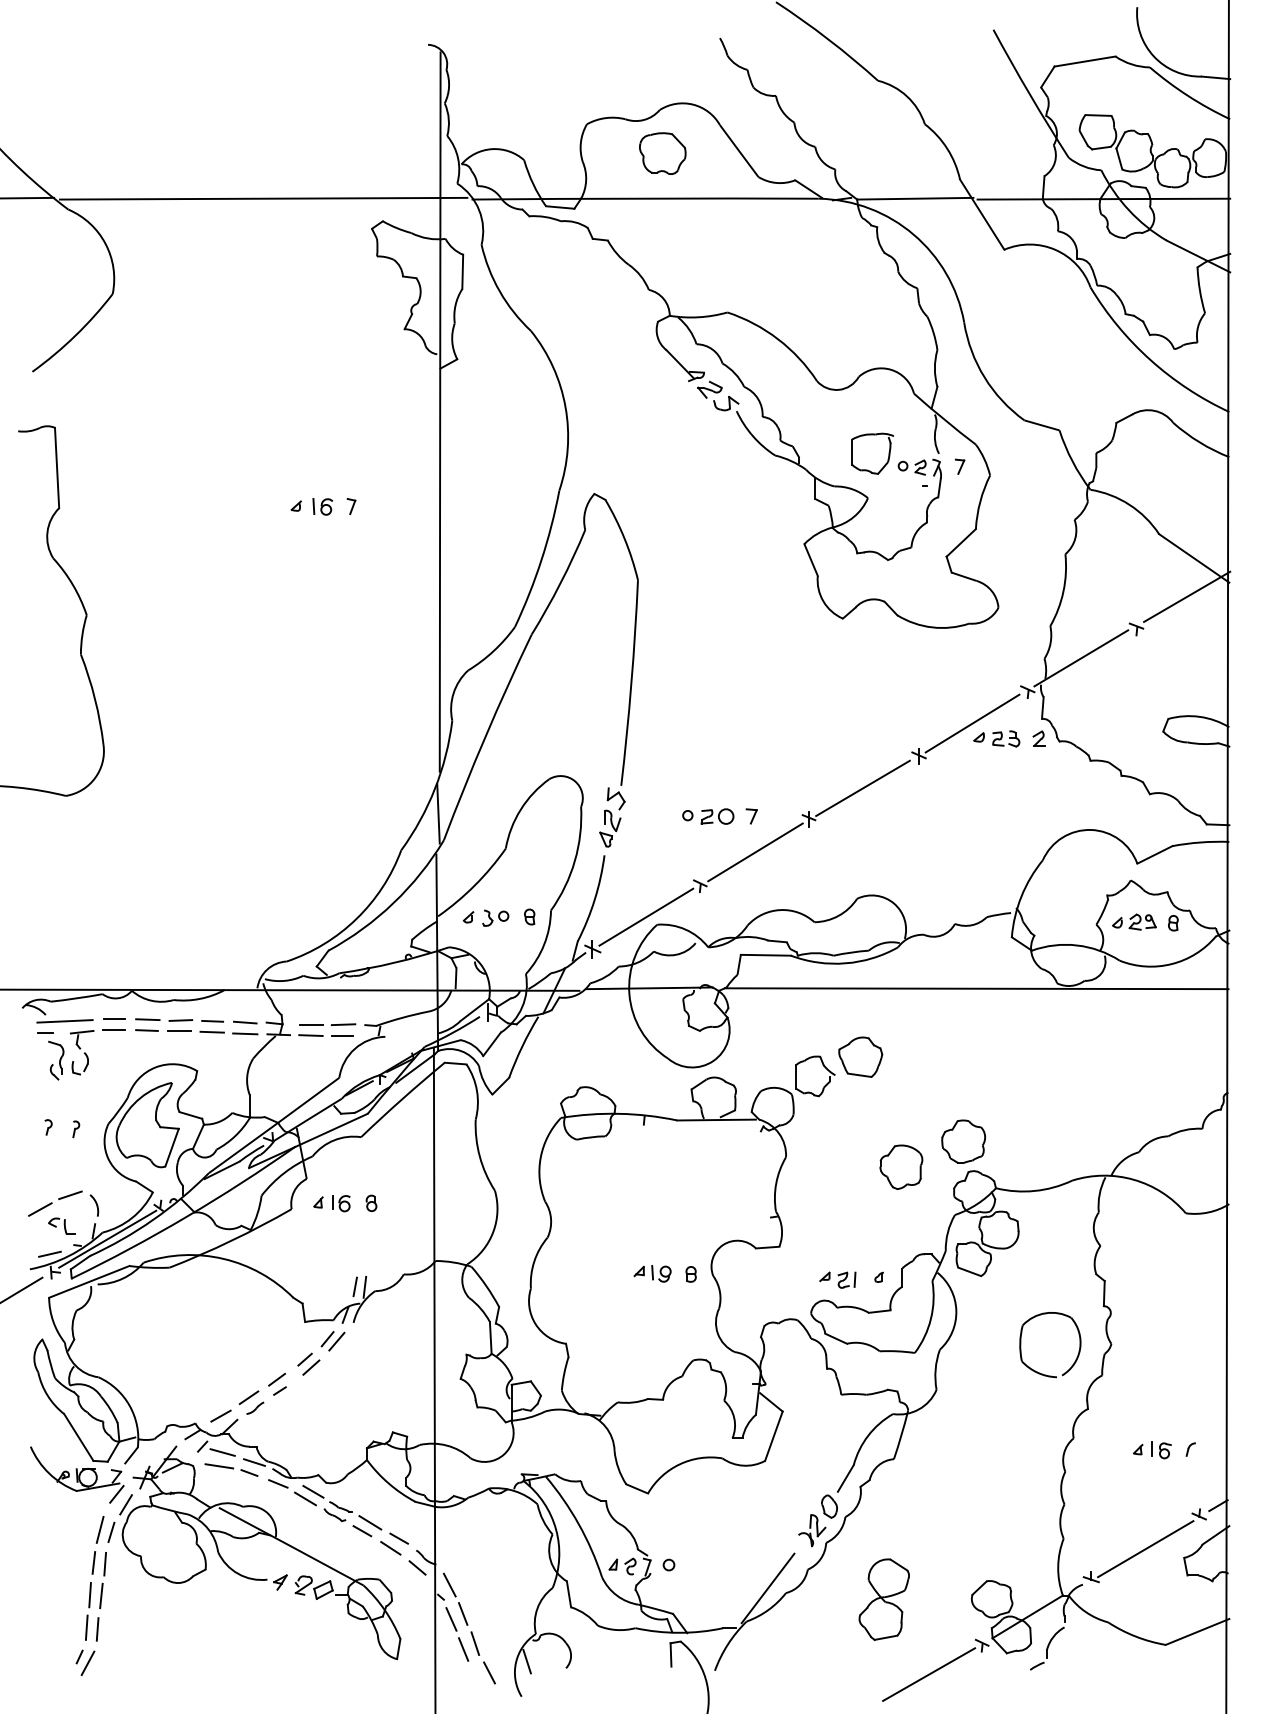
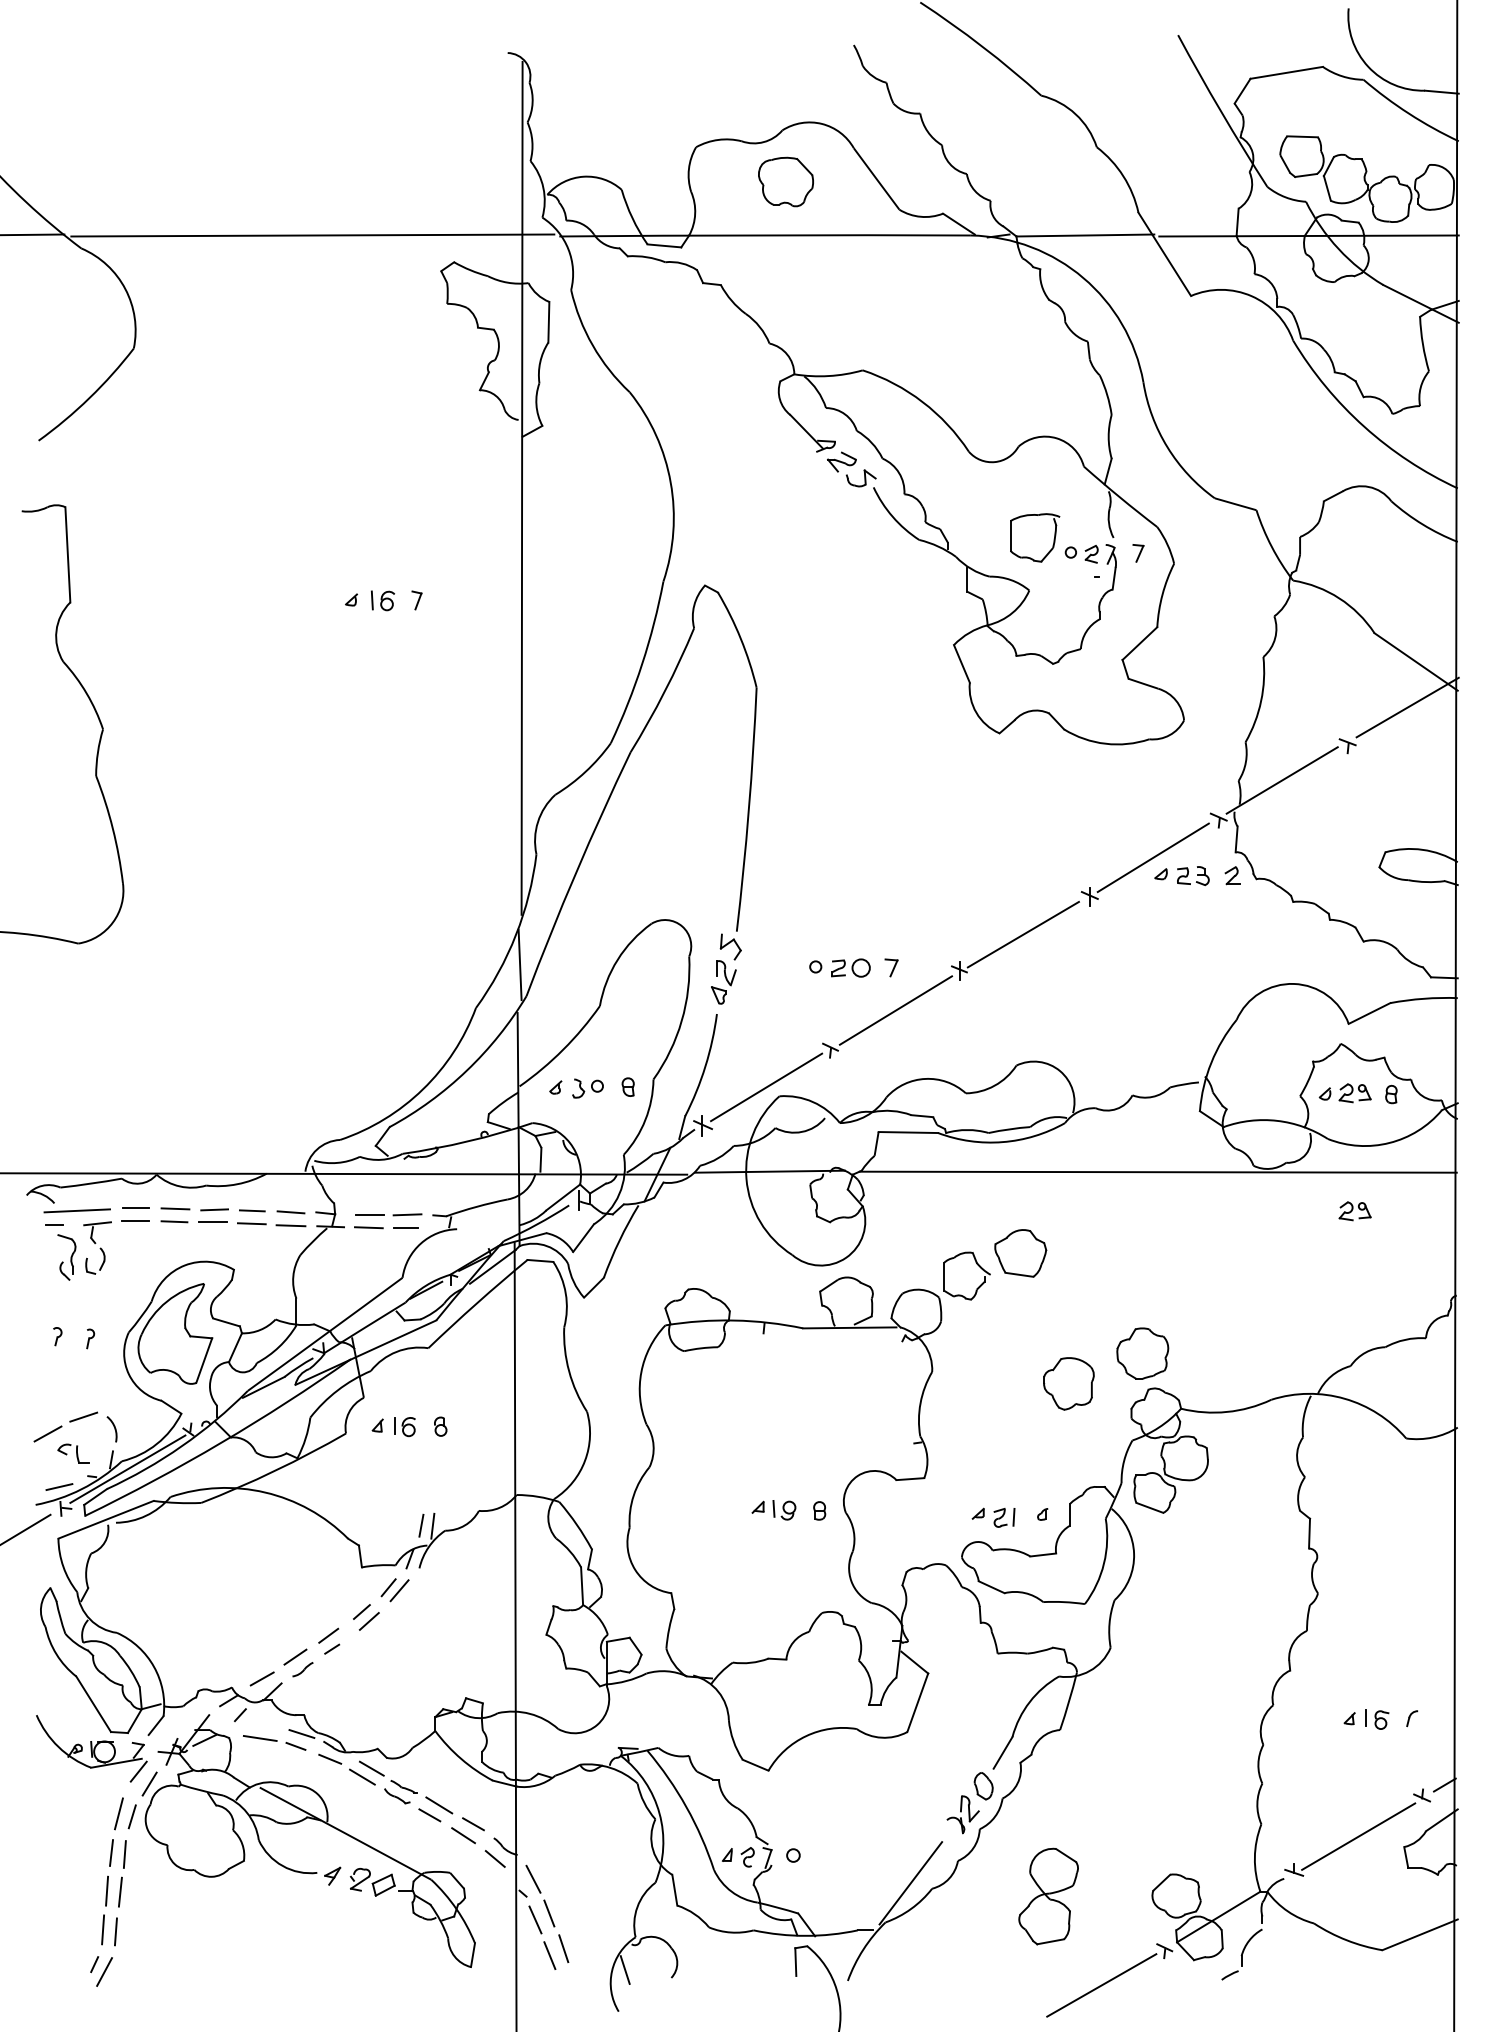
part: (1142, 1021) -> (1354, 1211), added
part: (1078, 1349) -> (1279, 1599), removed
line: (222, 1452) -> (263, 1722), removed
line: (489, 1672) -> (580, 1983), removed

